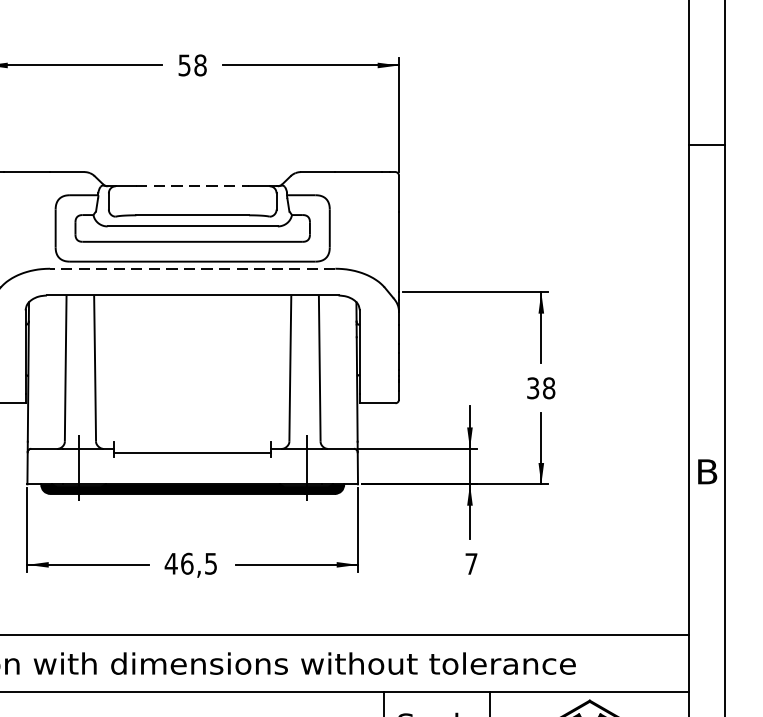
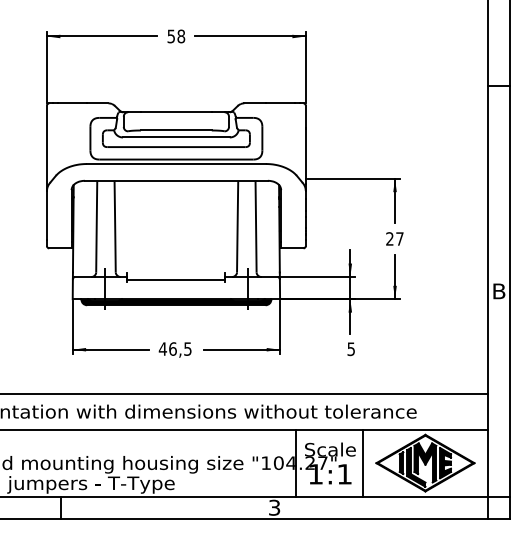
line: (192, 186) -> (176, 112), dashed -> solid
line: (191, 269) -> (175, 164), dashed -> solid
text: (540, 387) -> (394, 238), 38 -> 27
text: (470, 564) -> (350, 349), 7 -> 5

